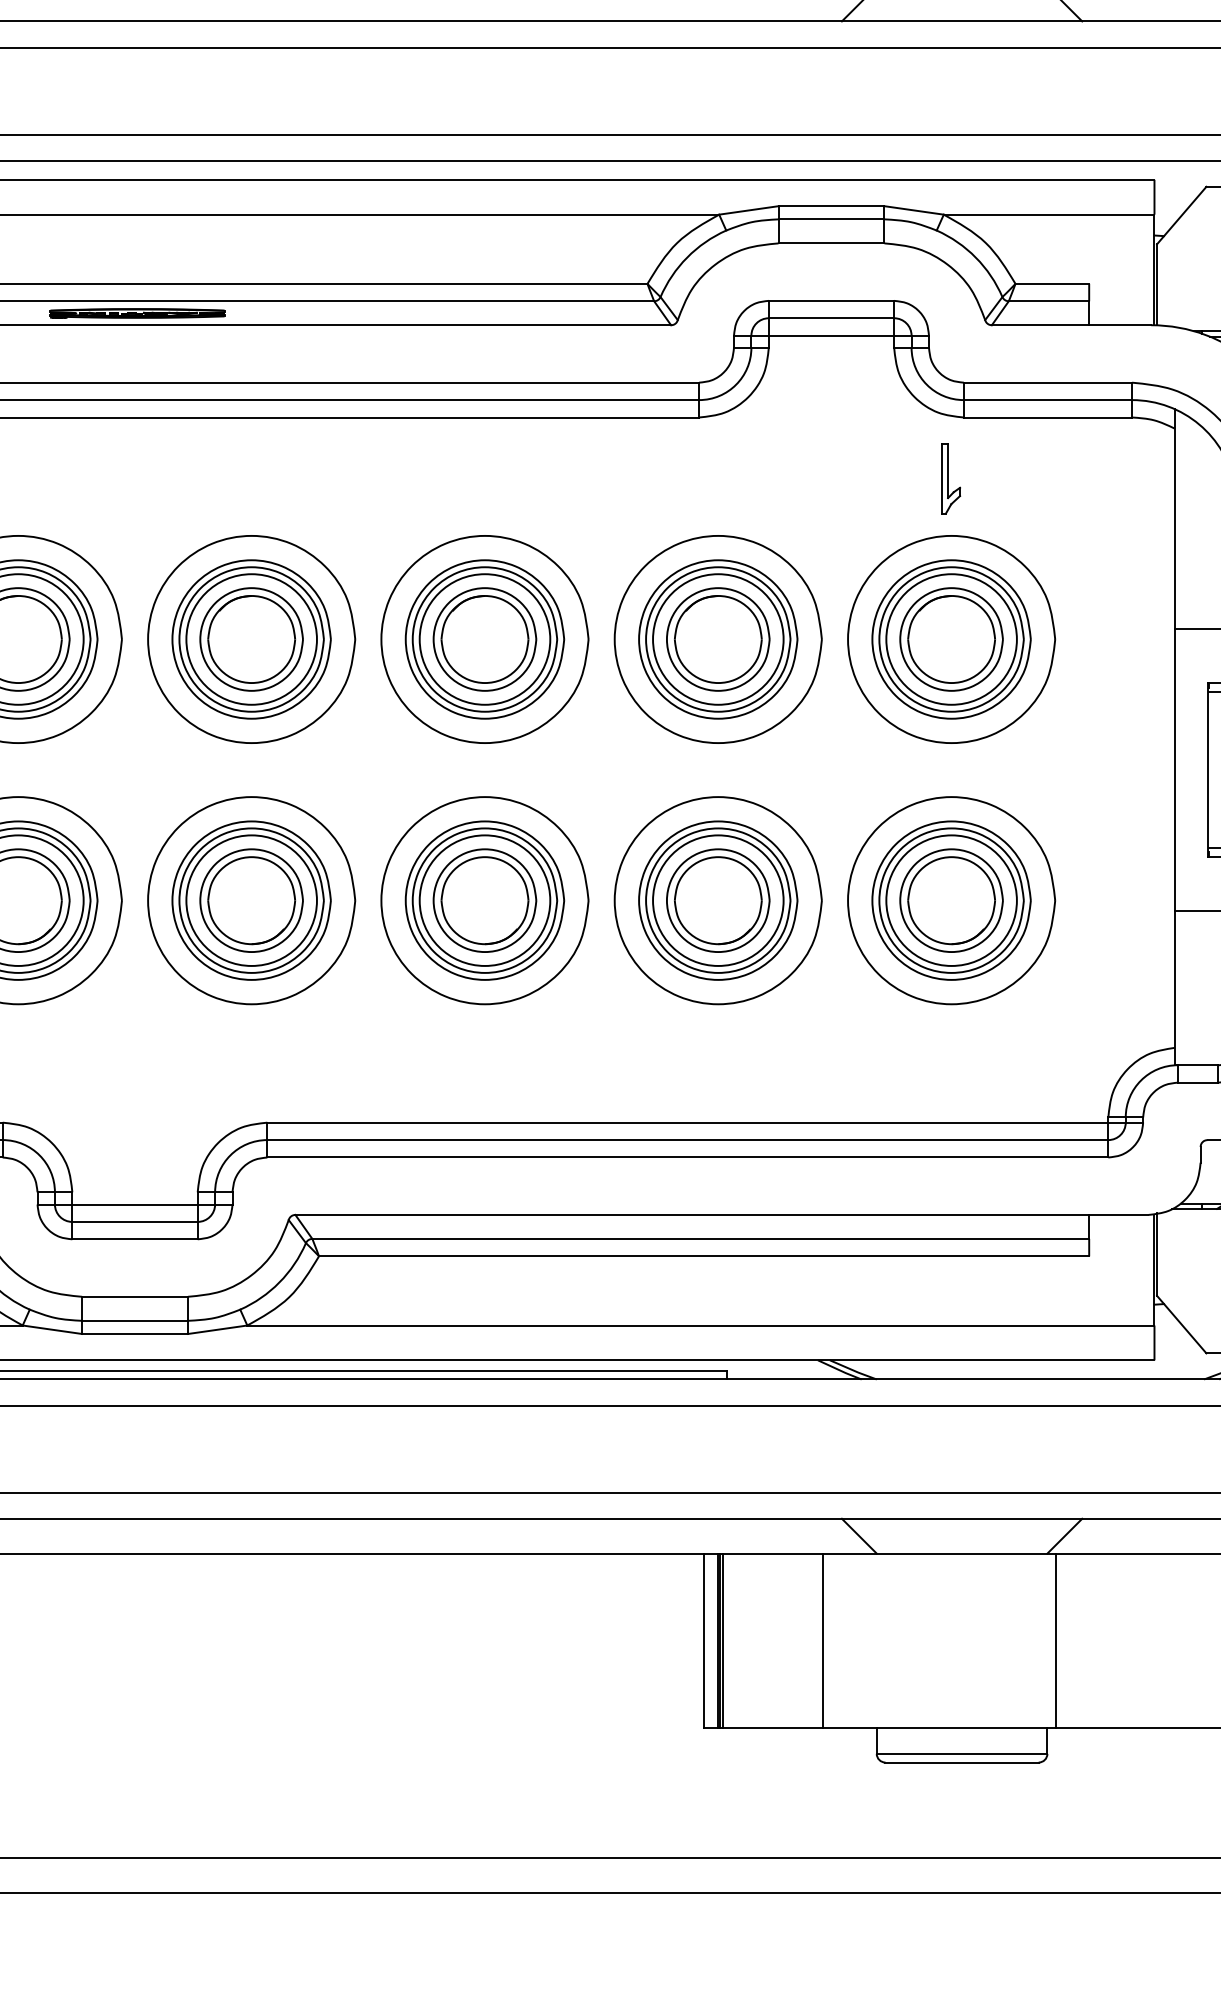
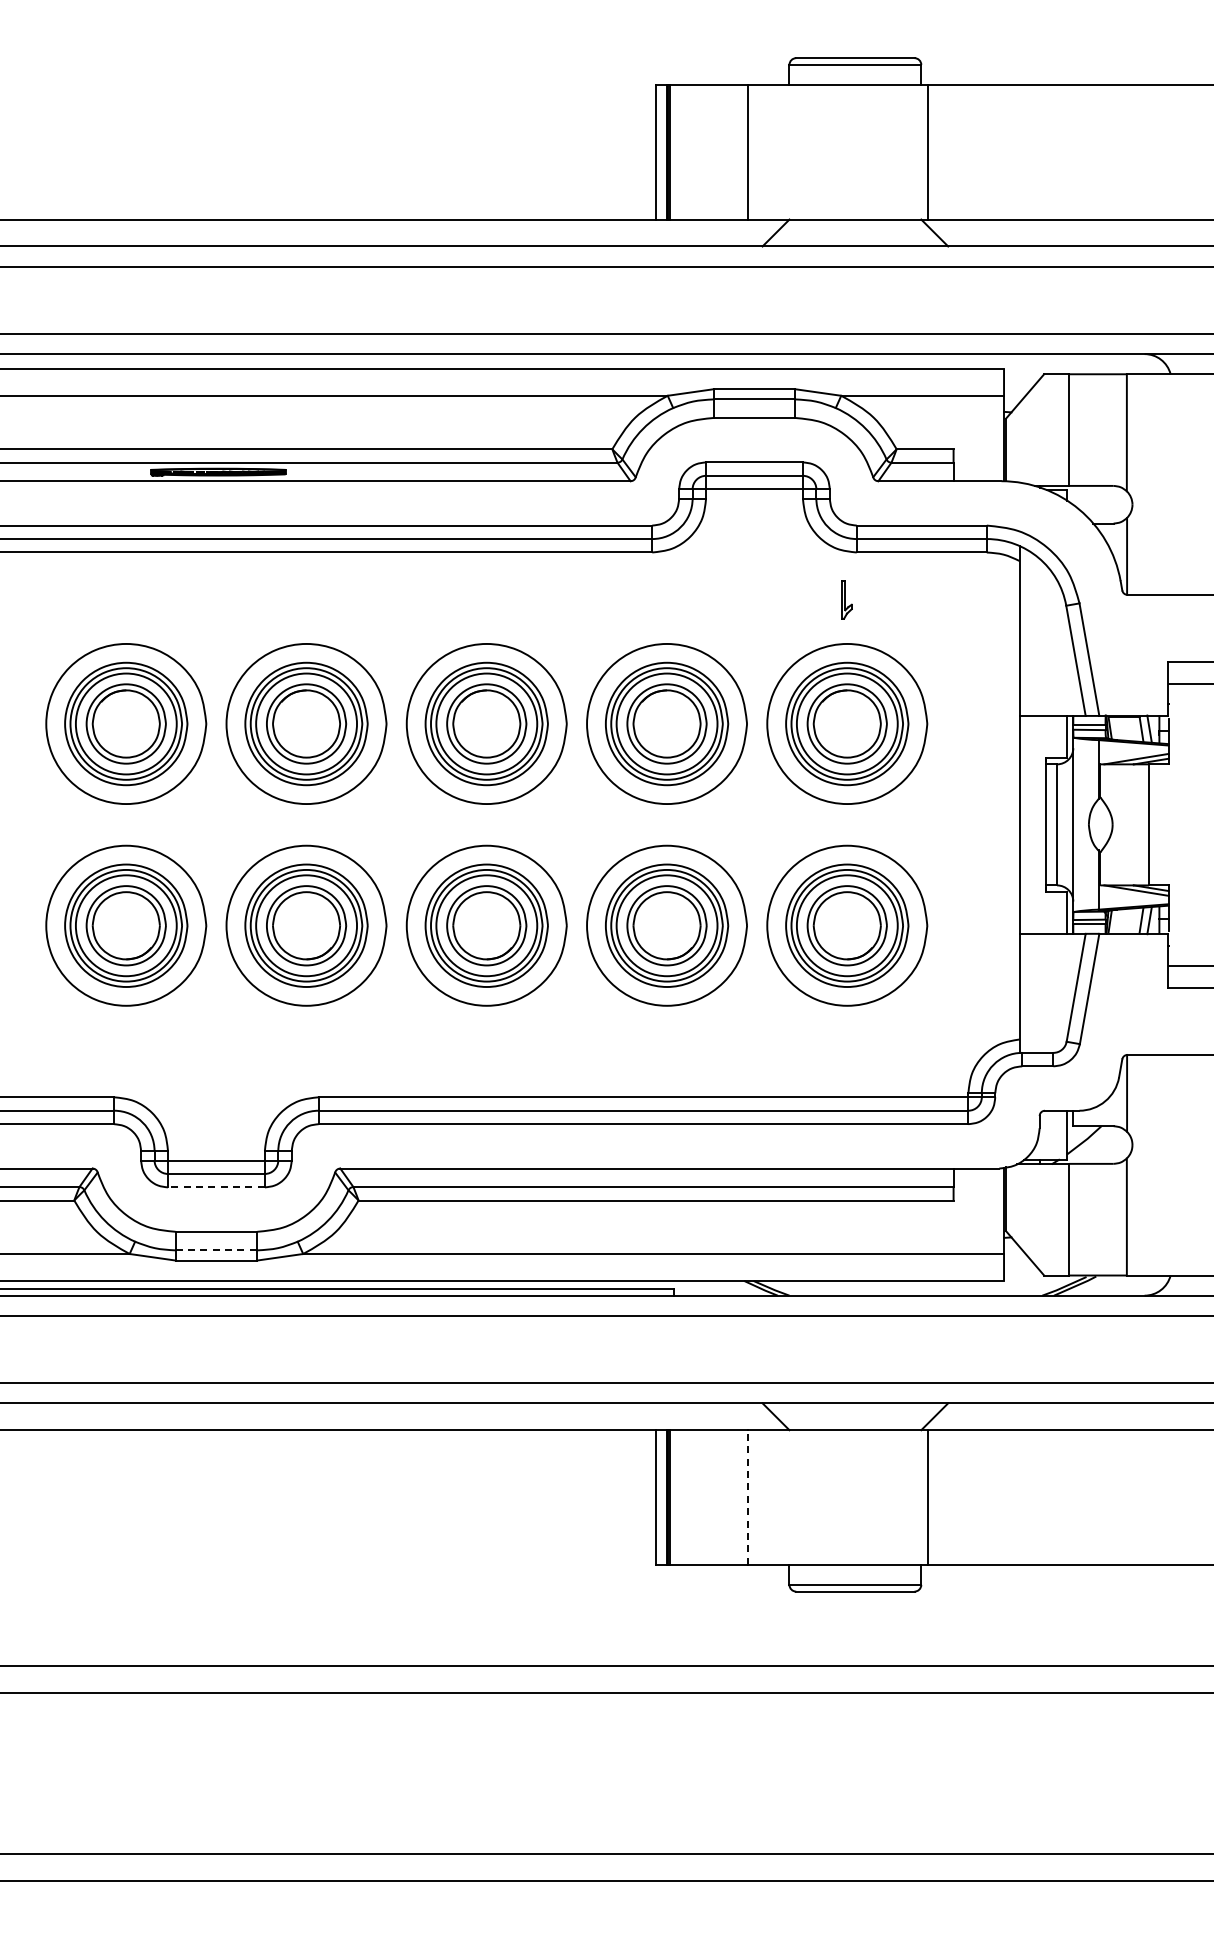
part: (950, 478) -> (846, 599), size x0.7
line: (133, 1239) -> (215, 1187), solid -> dashed
line: (135, 1320) -> (216, 1250), solid -> dashed
line: (822, 1639) -> (747, 1496), solid -> dashed

